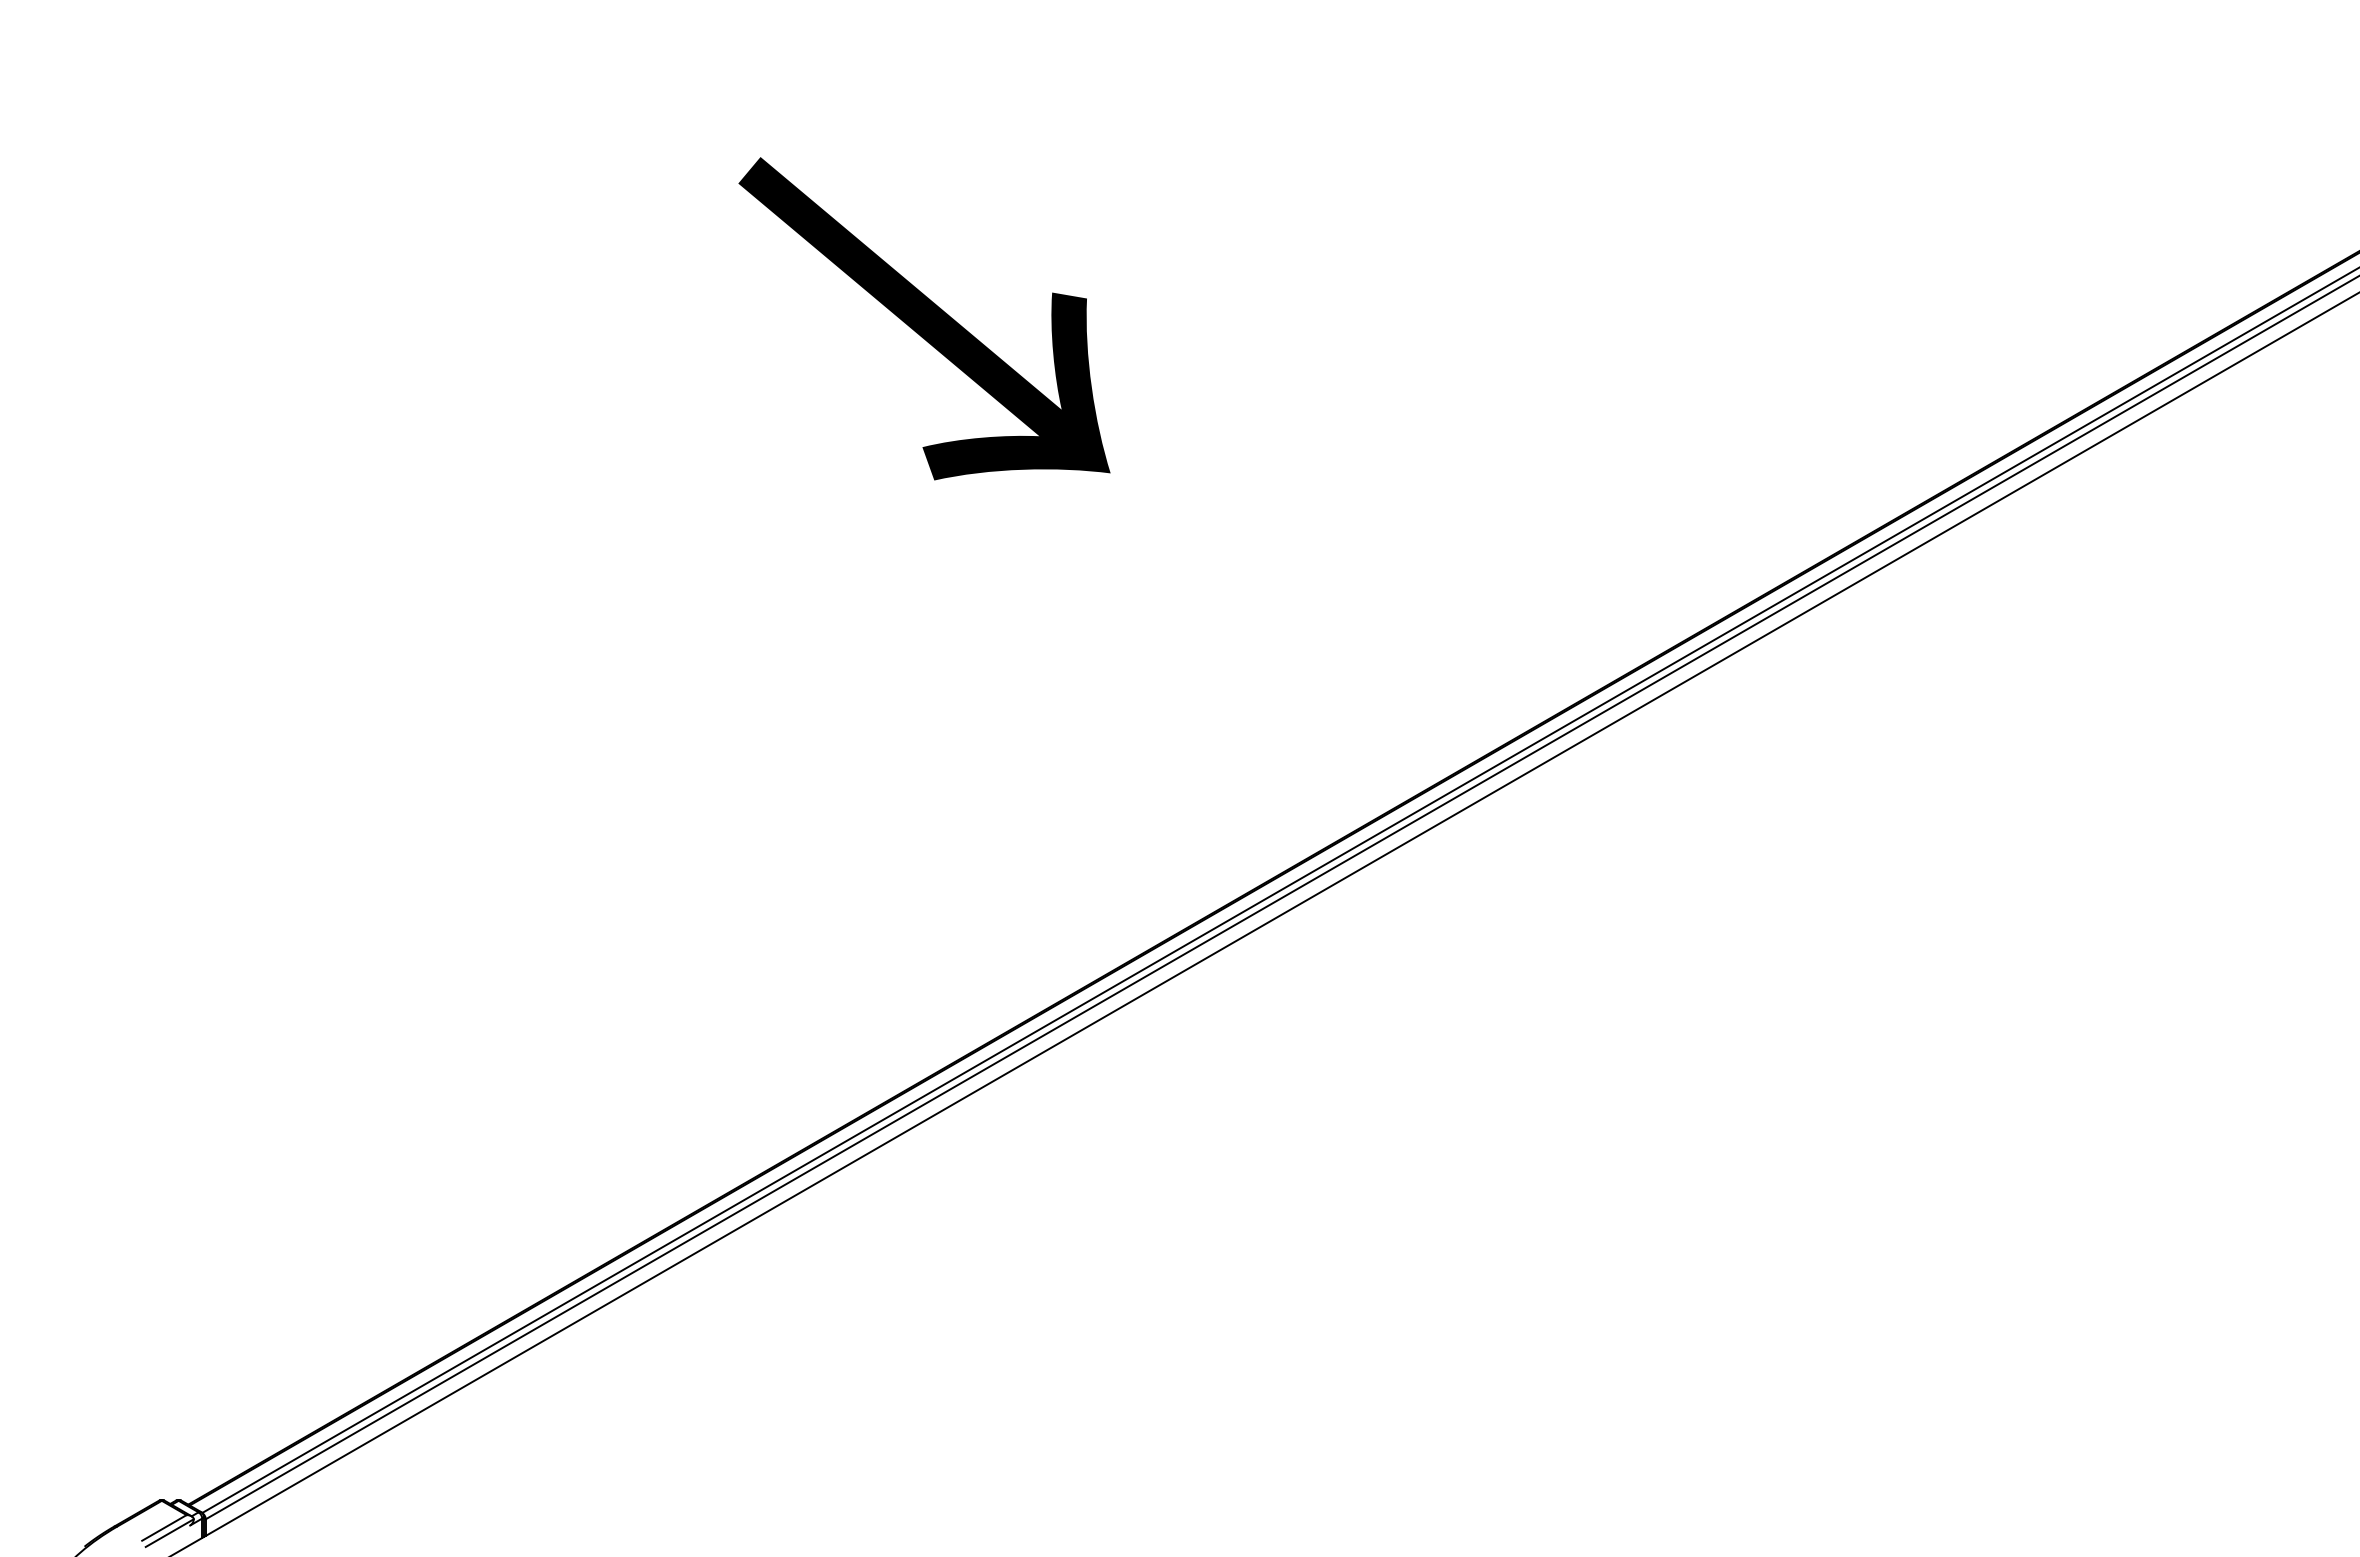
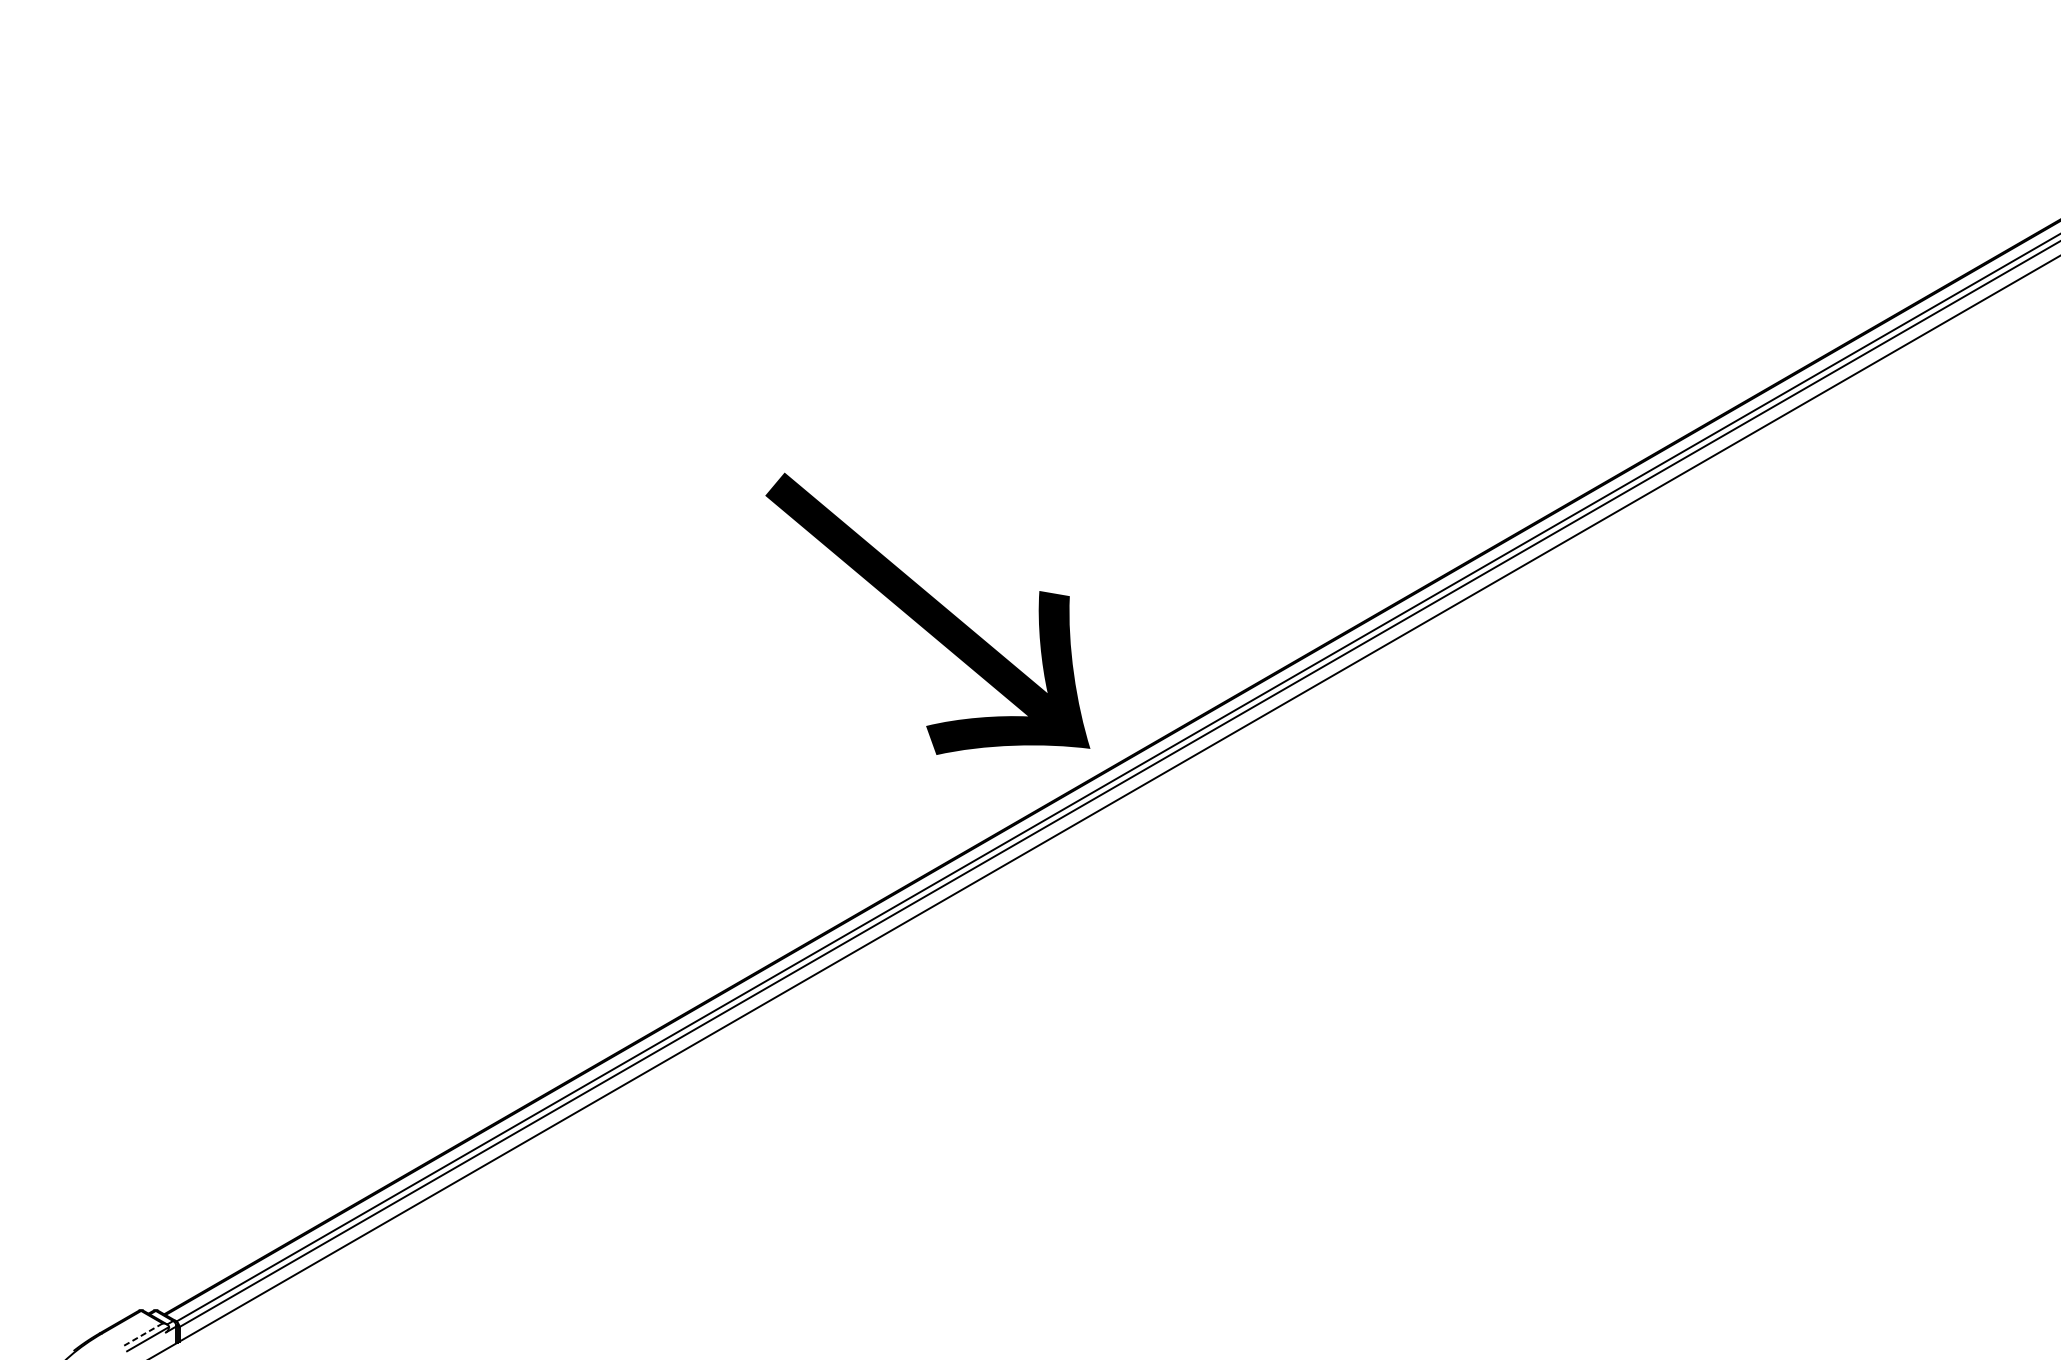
text: (924, 318) -> (927, 613), moved
line: (164, 1527) -> (143, 1334), solid -> dashed

